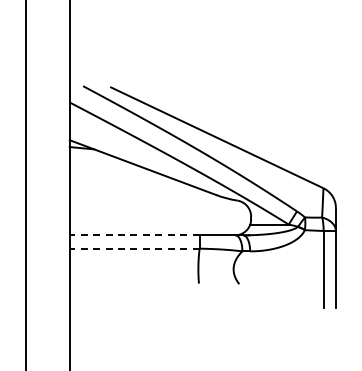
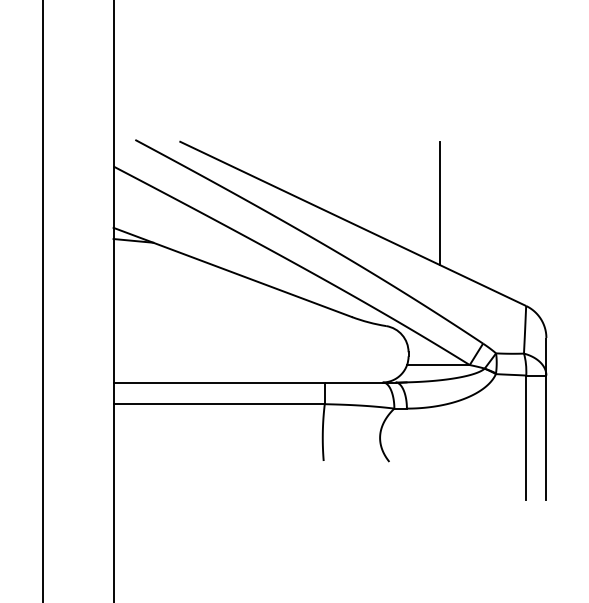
line: (270, 125) -> (440, 203), added
line: (134, 235) -> (218, 382), dashed -> solid
line: (134, 248) -> (218, 403), dashed -> solid

